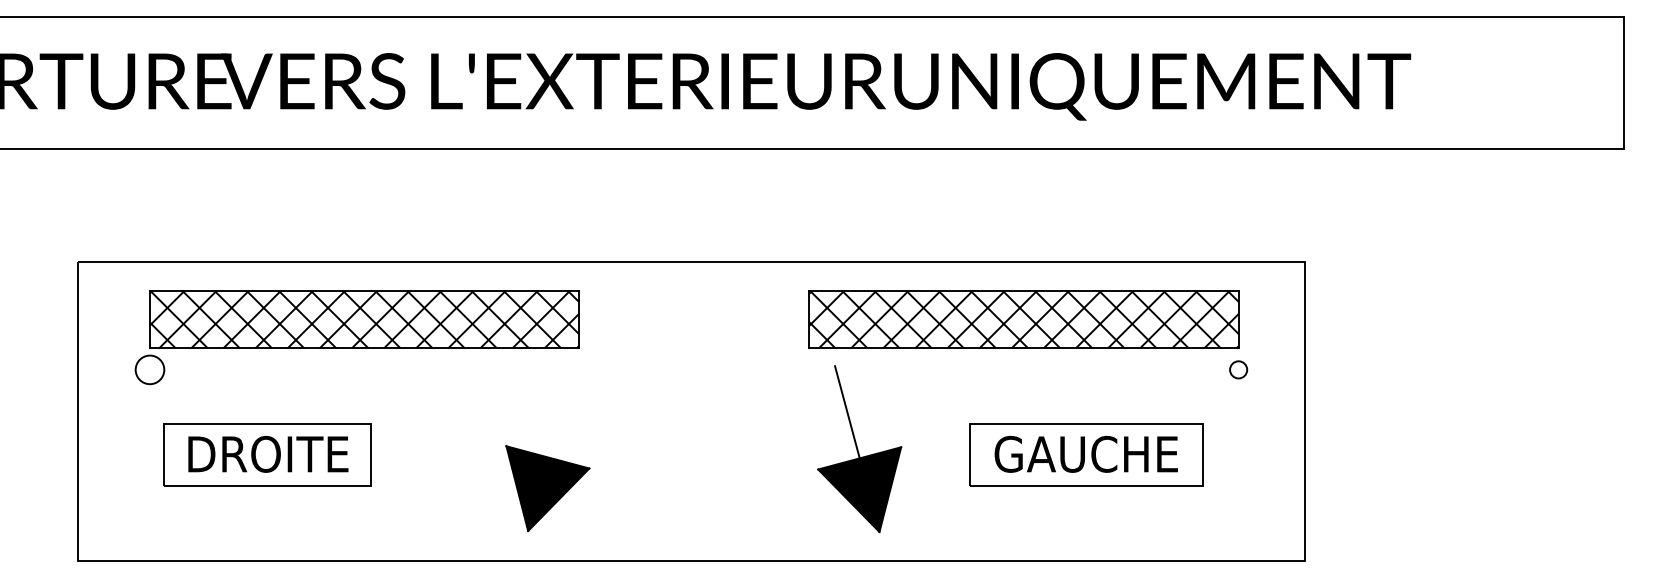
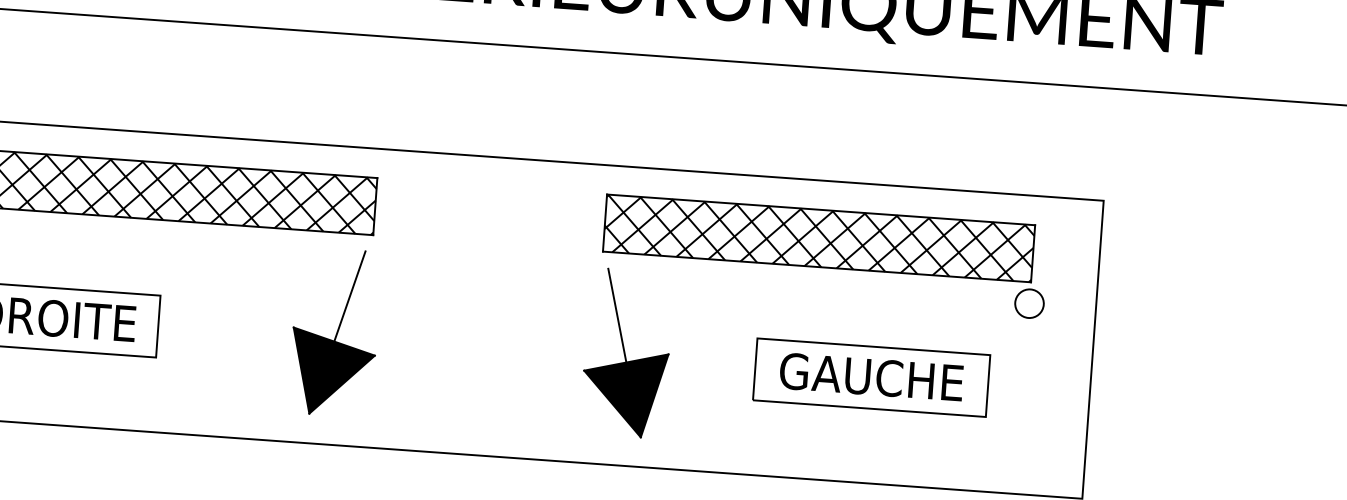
circle: (1238, 369) -> (1029, 303), size x1.67
line: (559, 411) -> (349, 296), added
part: (859, 449) -> (626, 353), moved

